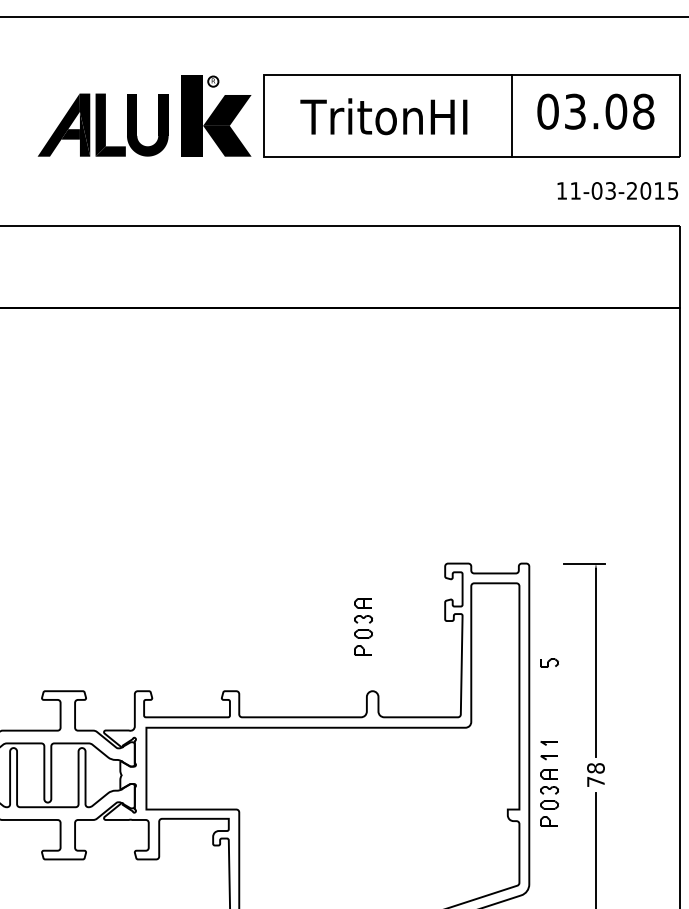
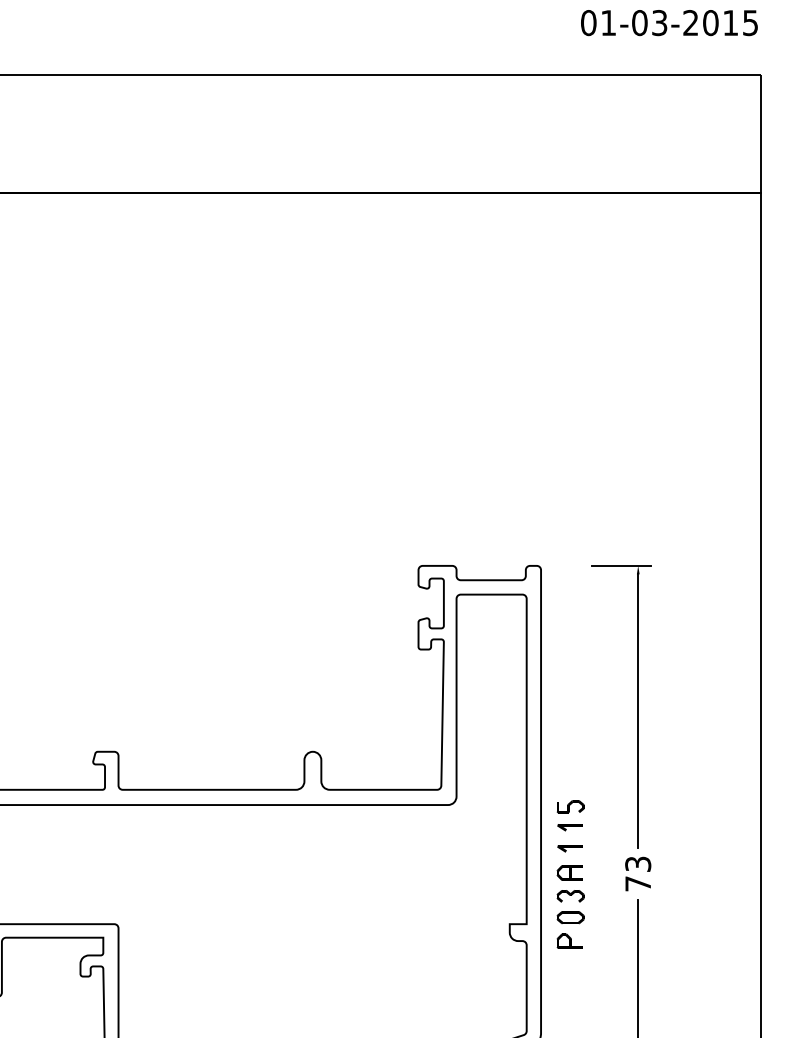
text: (561, 190) -> (587, 22), 11-03-2015 -> 01-03-2015
part: (363, 626) -> (299, 657), removed
part: (549, 662) -> (570, 806), moved
text: (595, 768) -> (637, 864), 78 -> 73

